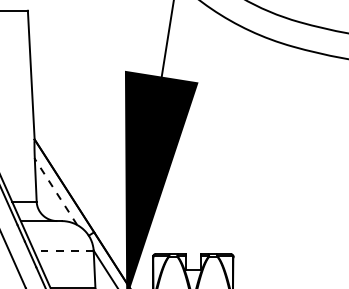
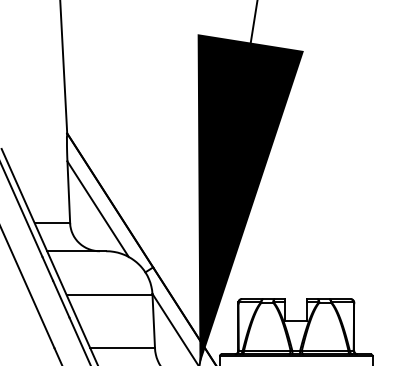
line: (55, 191) -> (97, 208), dashed -> solid
line: (63, 251) -> (108, 295), dashed -> solid

